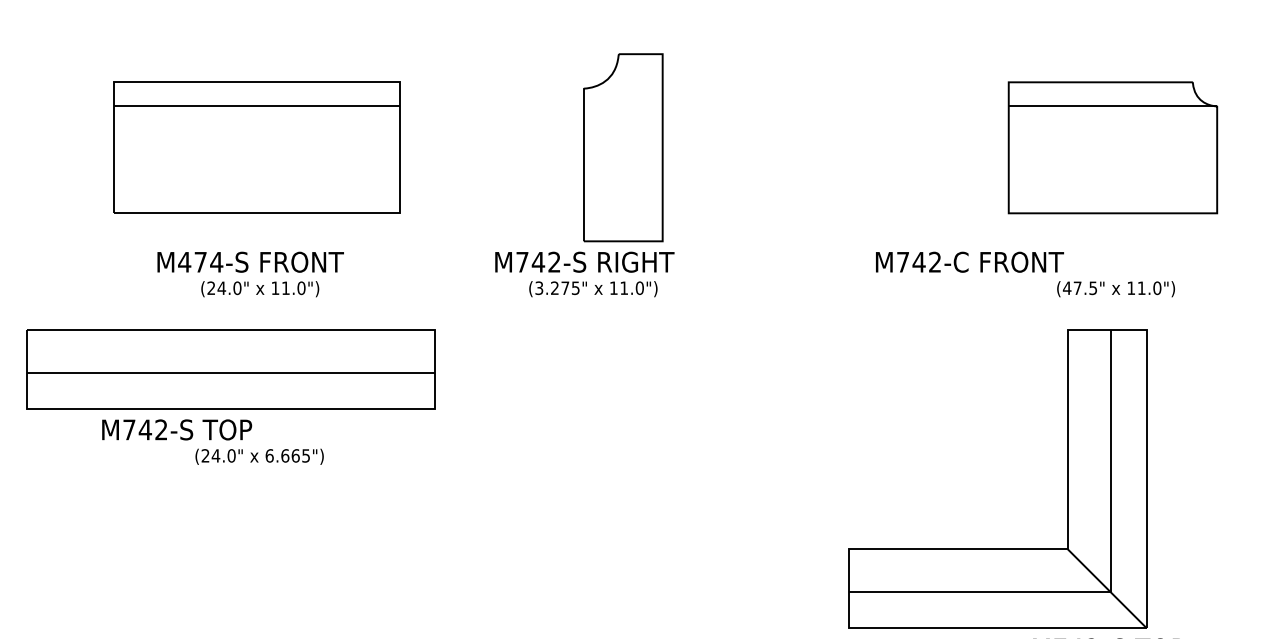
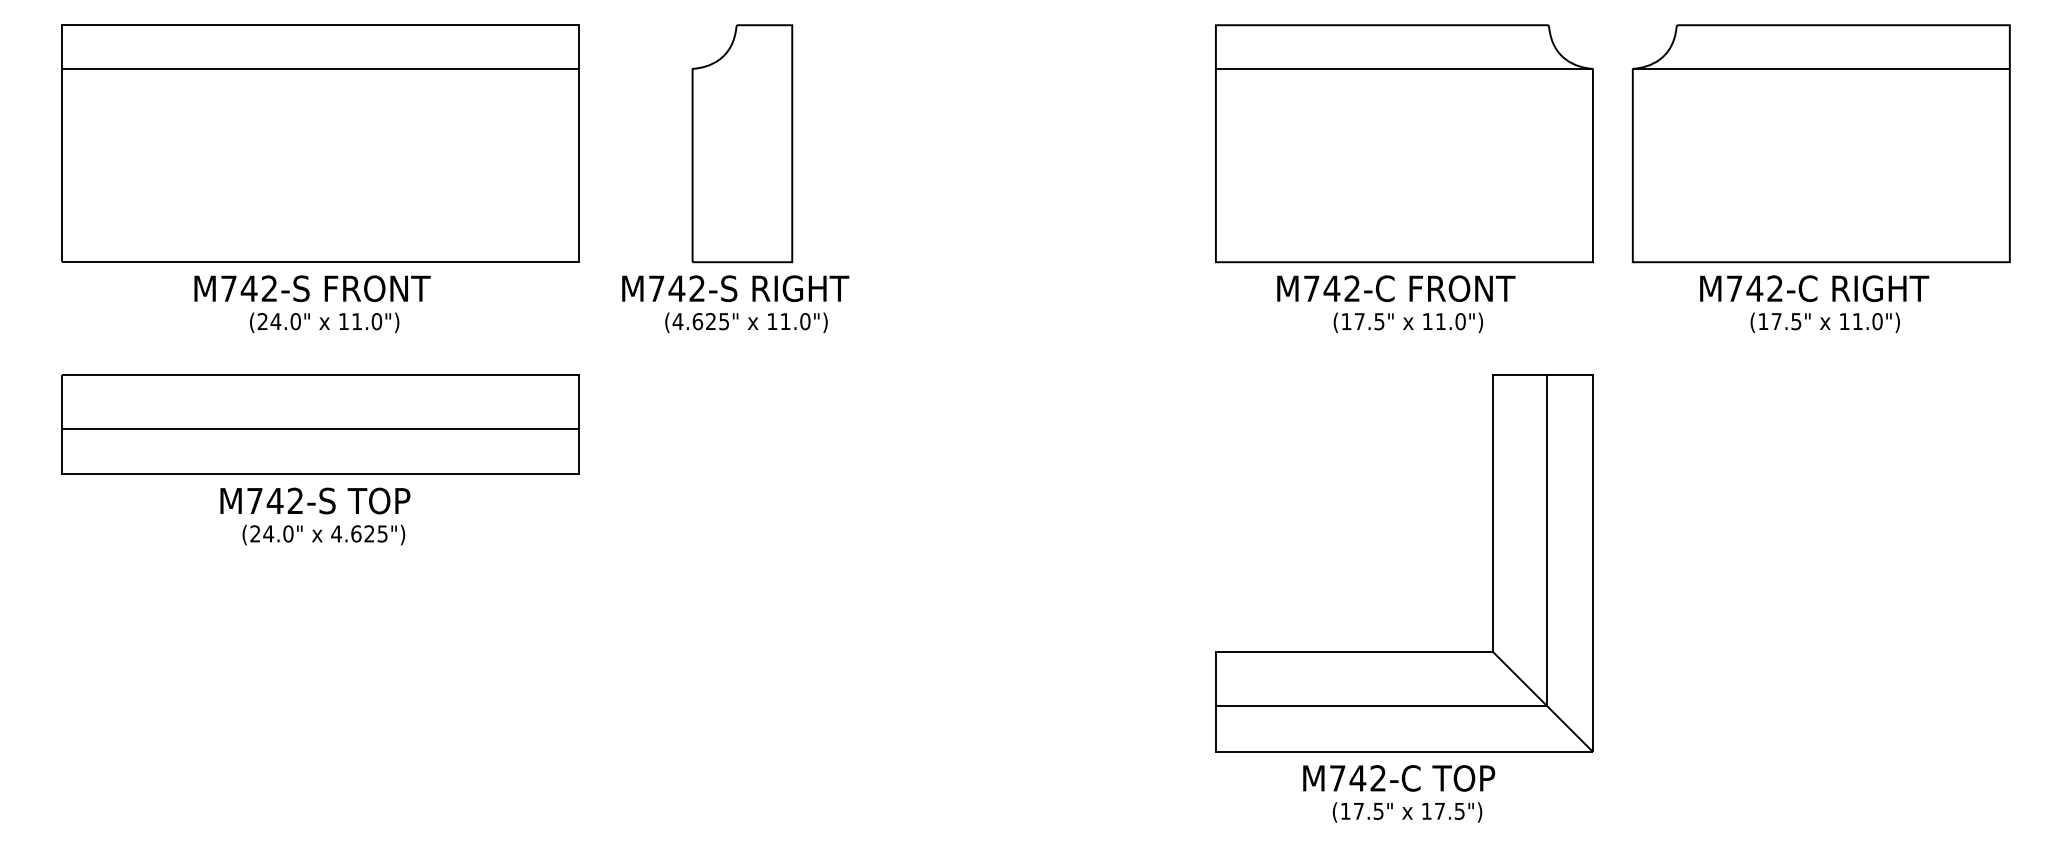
part: (256, 147) -> (320, 143), size x1.43
part: (623, 147) -> (742, 143), moved
part: (1113, 147) -> (1404, 143), size x1.43
text: (200, 262) -> (248, 288), M474-S -> M742-S
text: (970, 262) -> (1396, 288), moved
text: (551, 288) -> (693, 321), (3.275" -> (4.625"
text: (1067, 288) -> (1346, 321), (47.5" -> (17.5"
part: (230, 369) -> (320, 424), moved
text: (177, 429) -> (315, 500), moved
text: (282, 455) -> (352, 533), 6.665") -> 4.625")
part: (1067, 479) -> (1492, 563), moved

